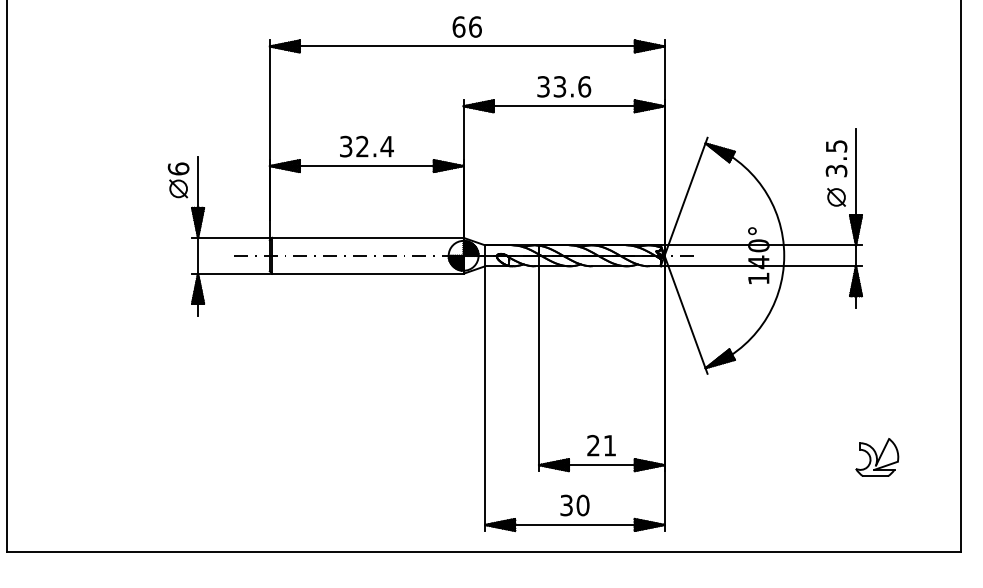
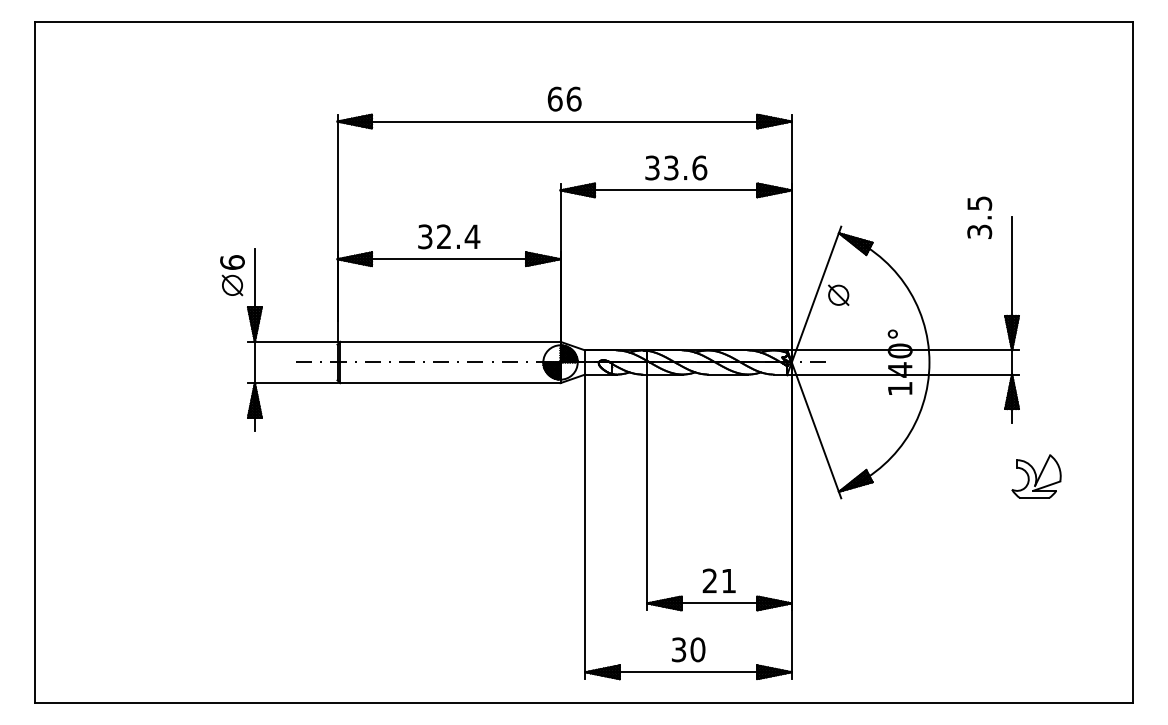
text: (836, 158) -> (979, 217), moved
part: (836, 196) -> (838, 294), moved
part: (877, 457) -> (1036, 476), moved

